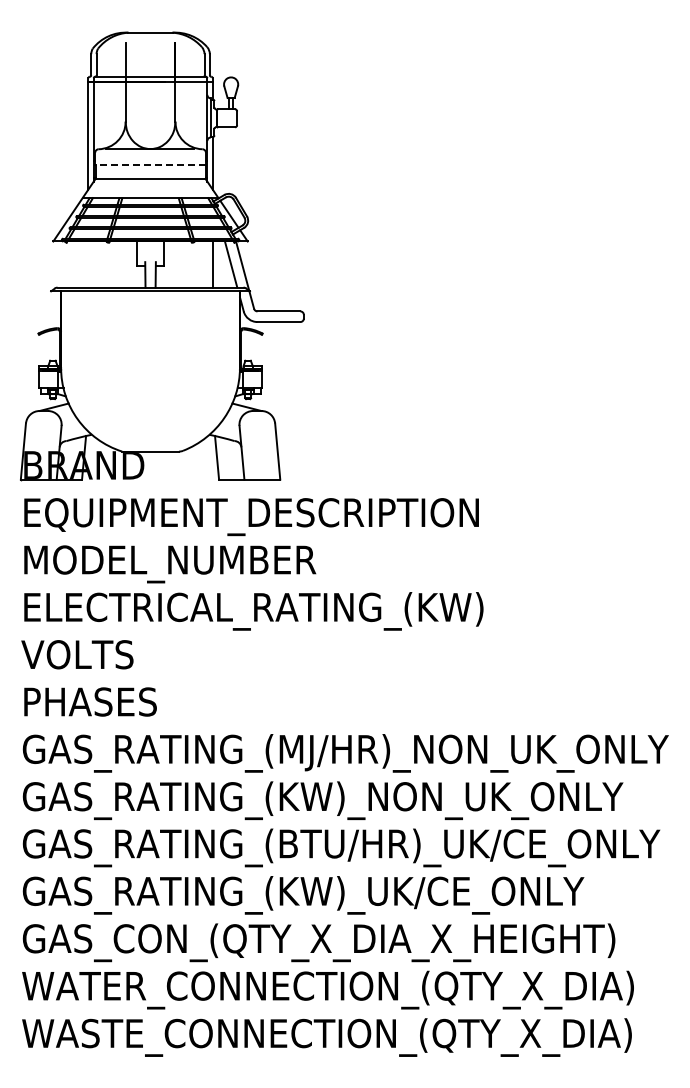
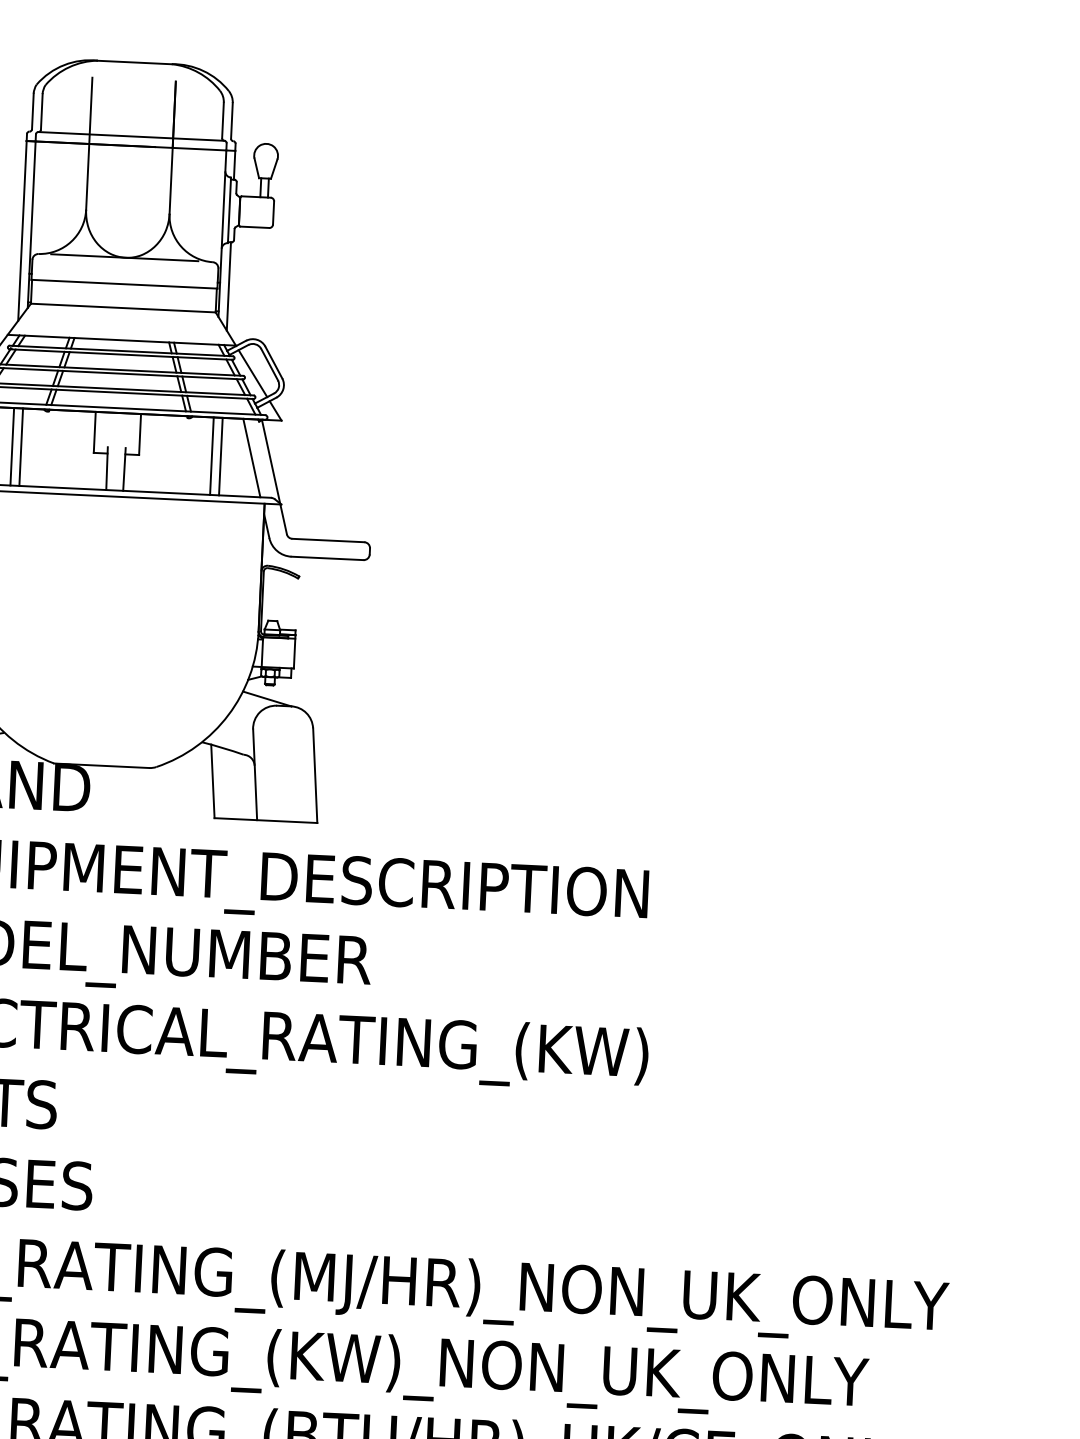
line: (150, 164) -> (124, 283), dashed -> solid
line: (88, 264) -> (12, 446), added
line: (93, 264) -> (20, 447), added
line: (207, 264) -> (212, 456), added

